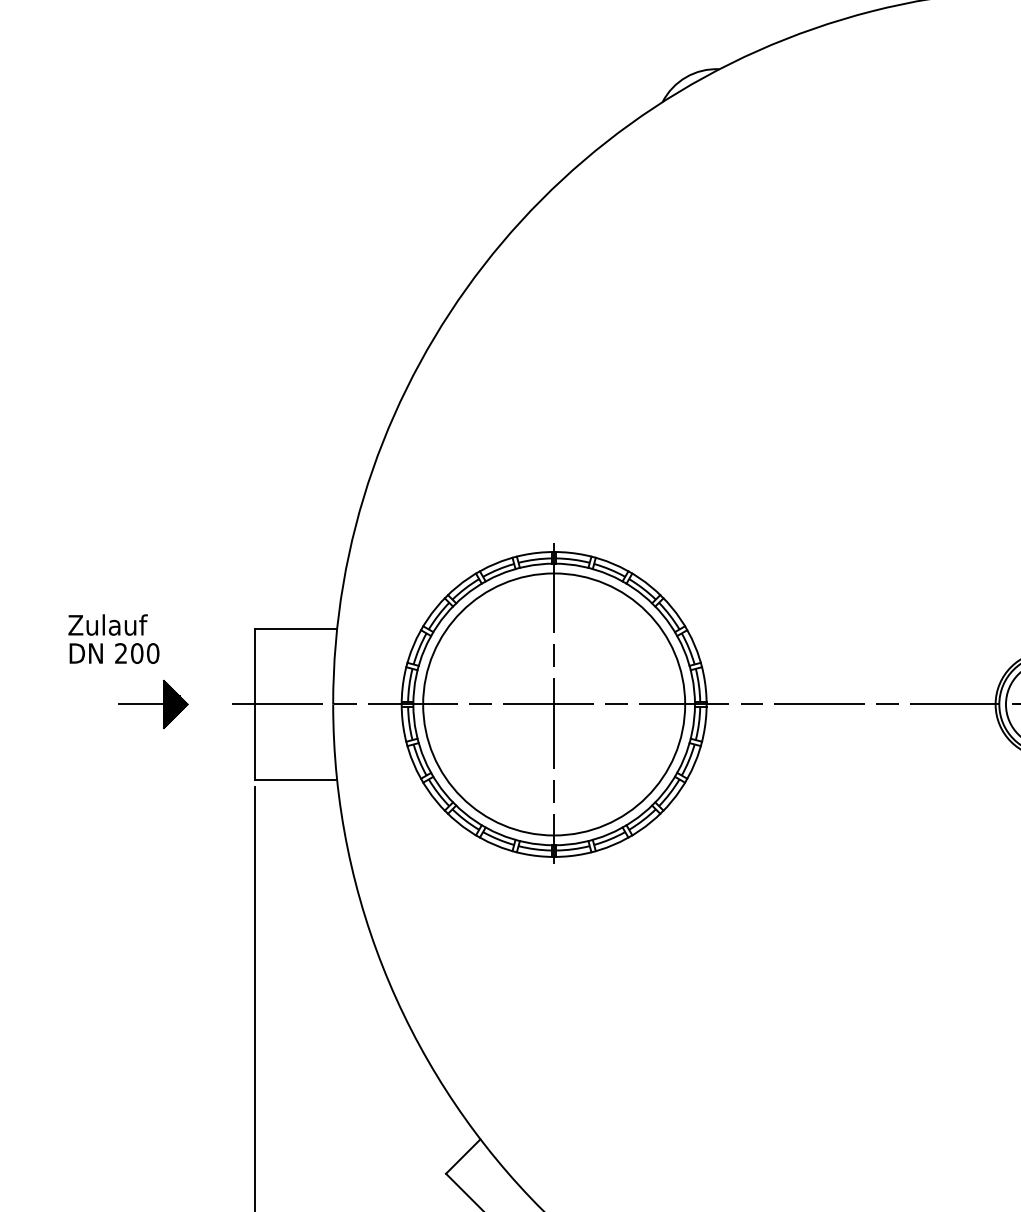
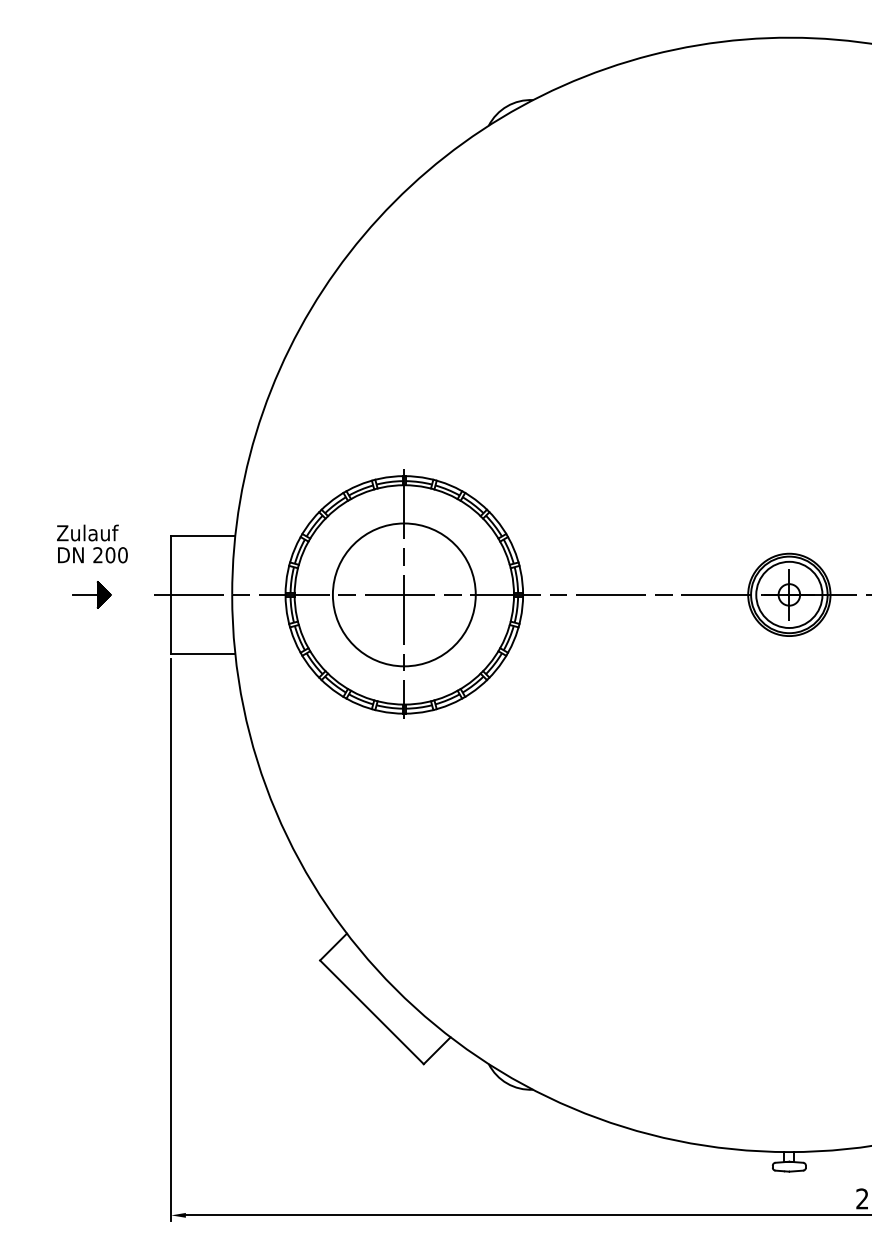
text: (114, 638) -> (92, 543), moved
part: (152, 703) -> (91, 594), size x0.7
circle: (554, 703) -> (404, 594), size x0.7

